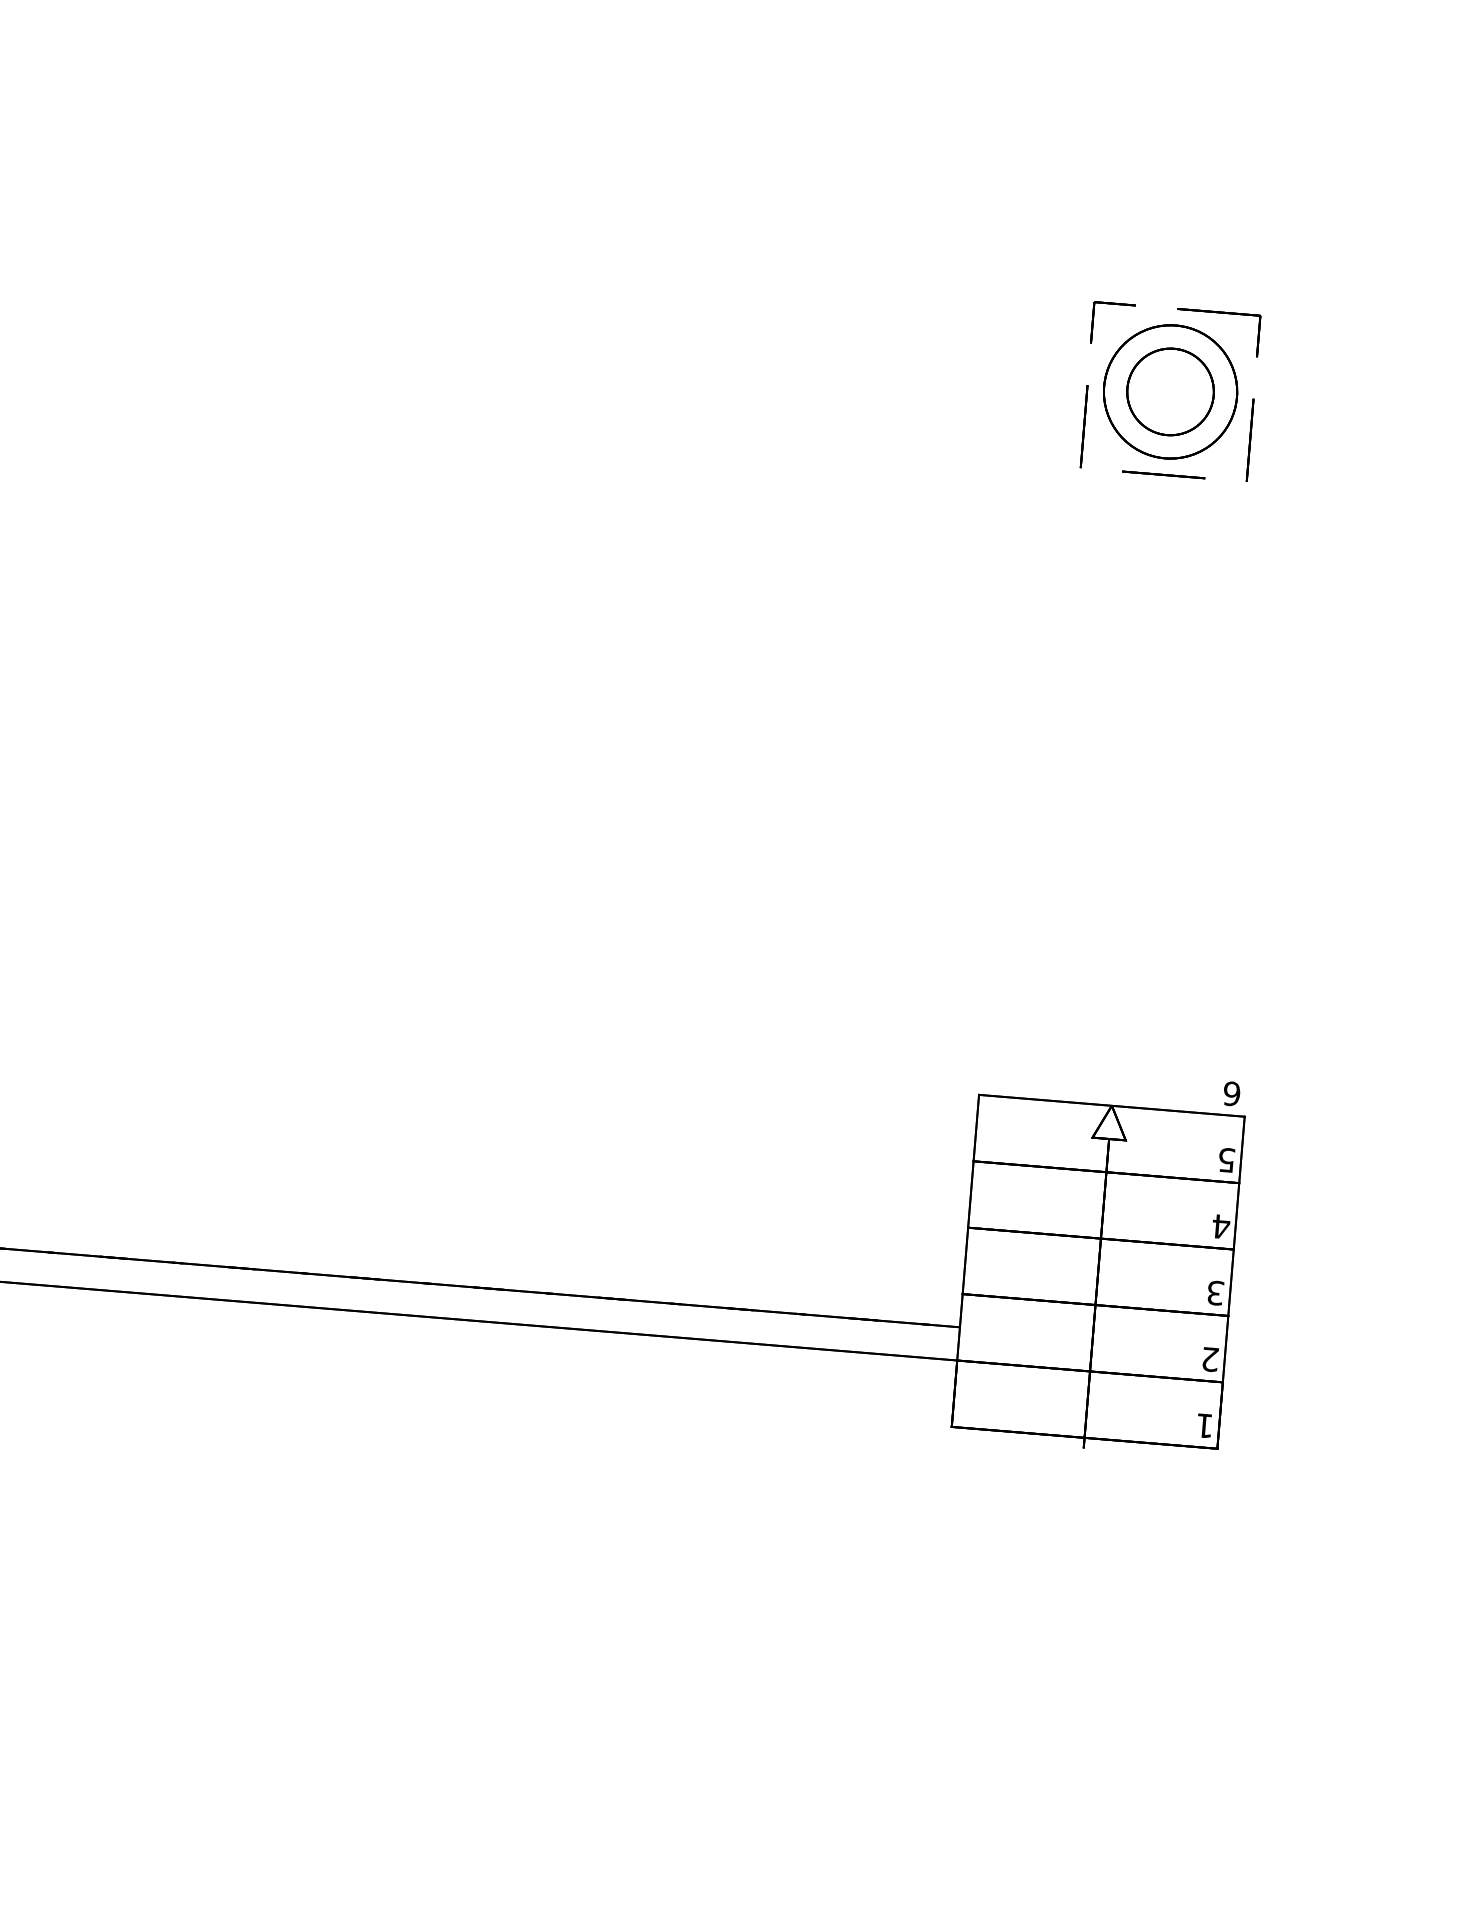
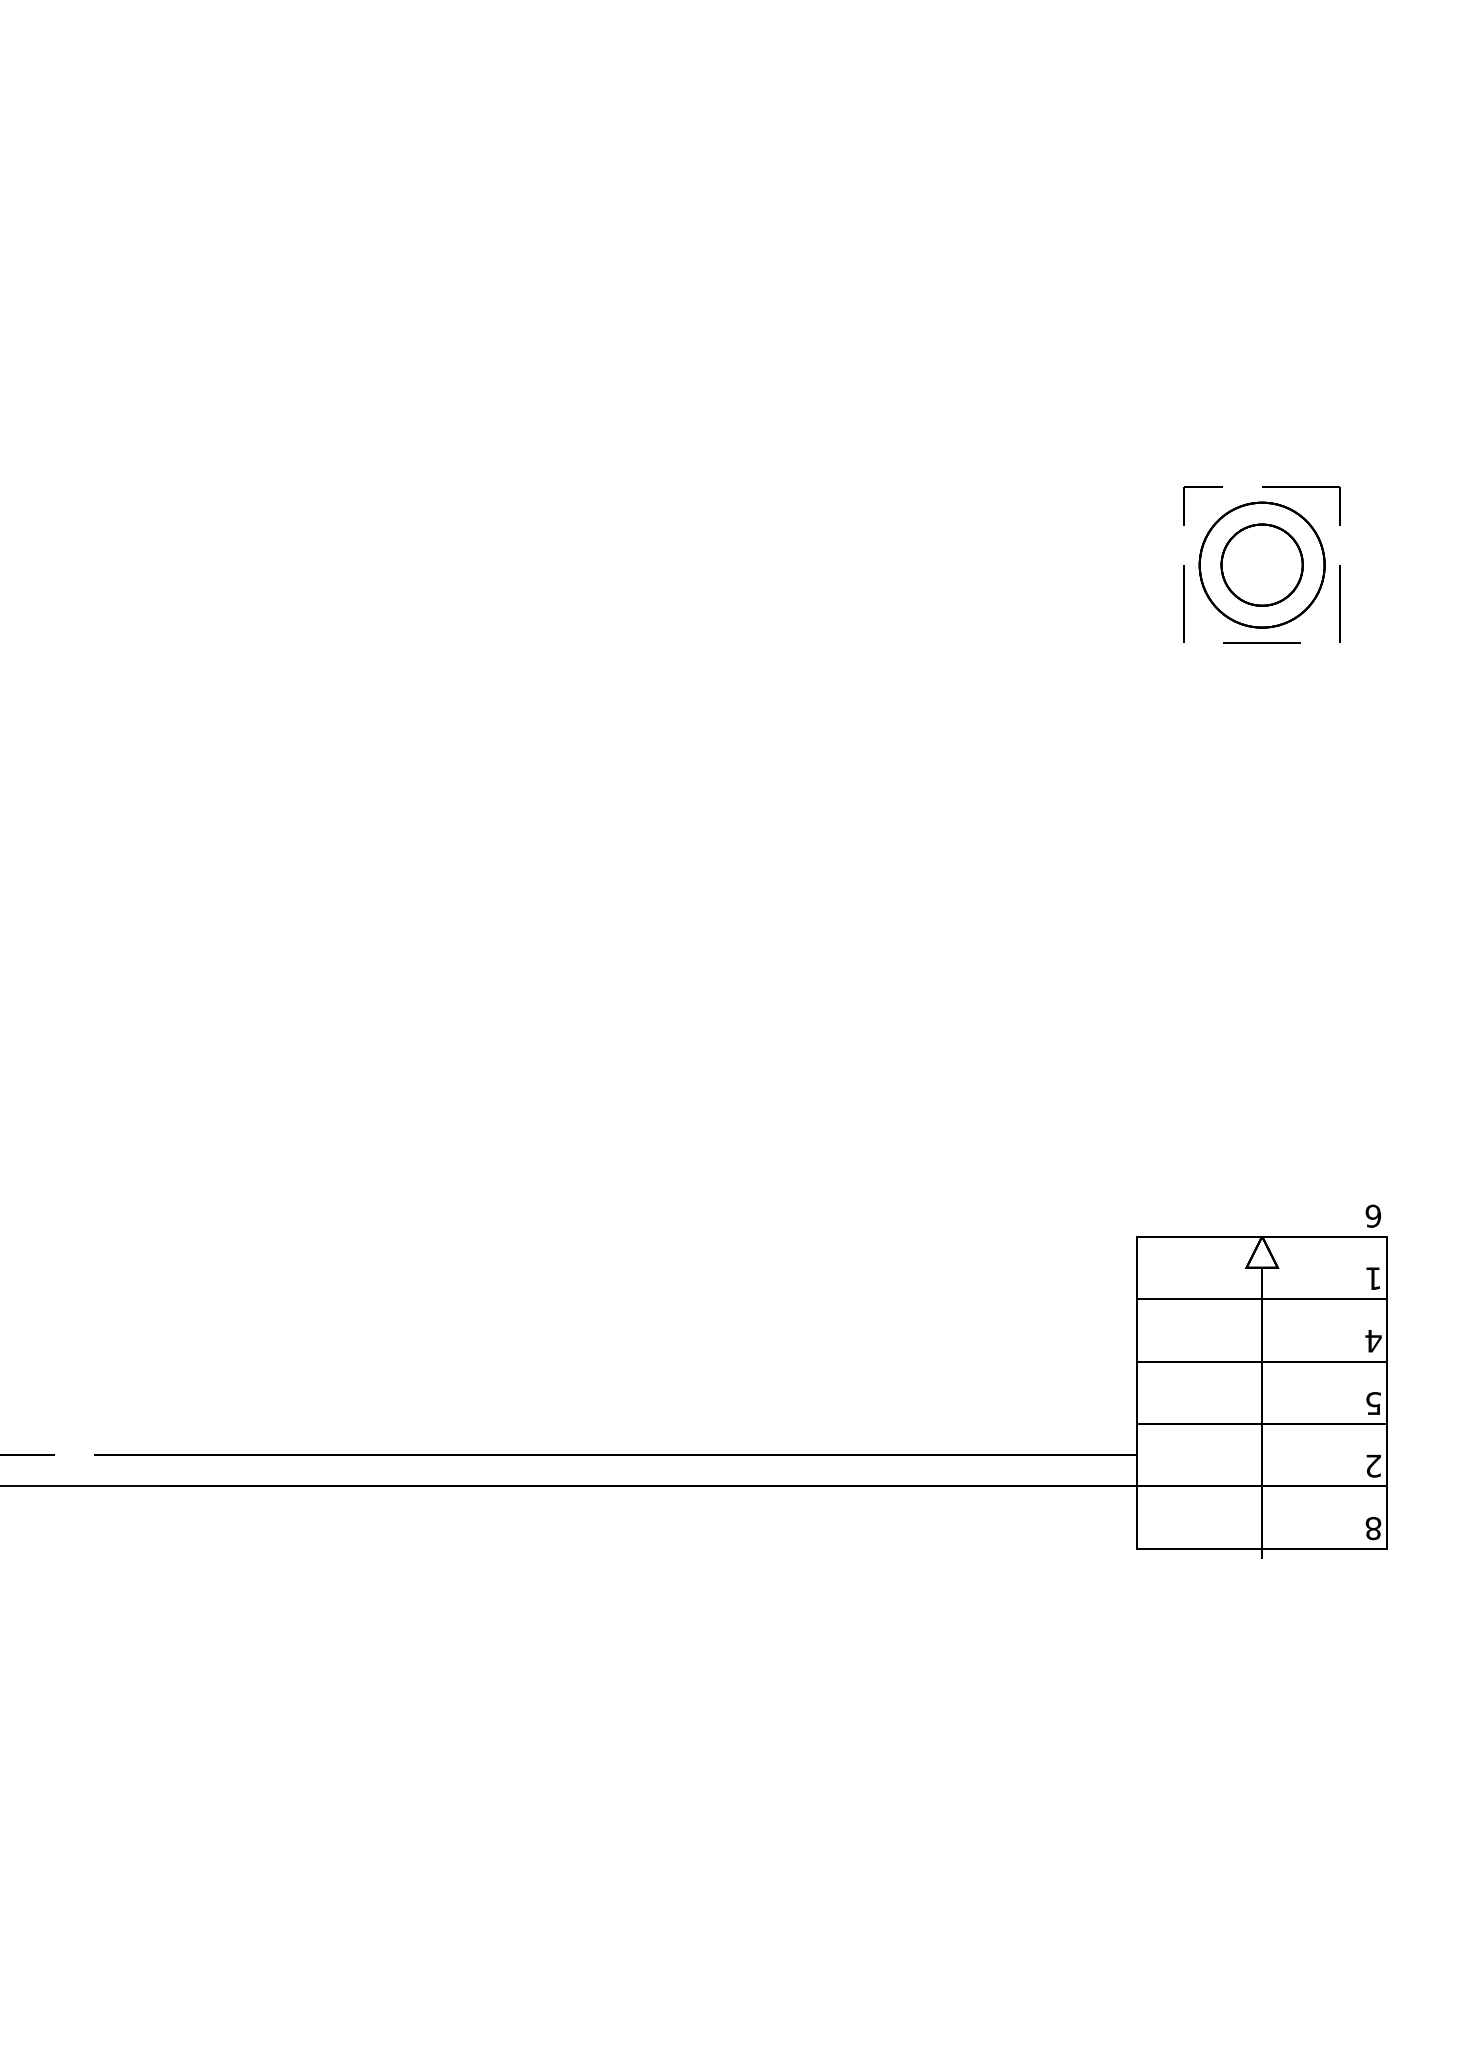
text: (1226, 1160) -> (1373, 1278), 5 -> 1
text: (1215, 1293) -> (1373, 1403), 3 -> 5
text: (1204, 1425) -> (1373, 1528), 1 -> 8

